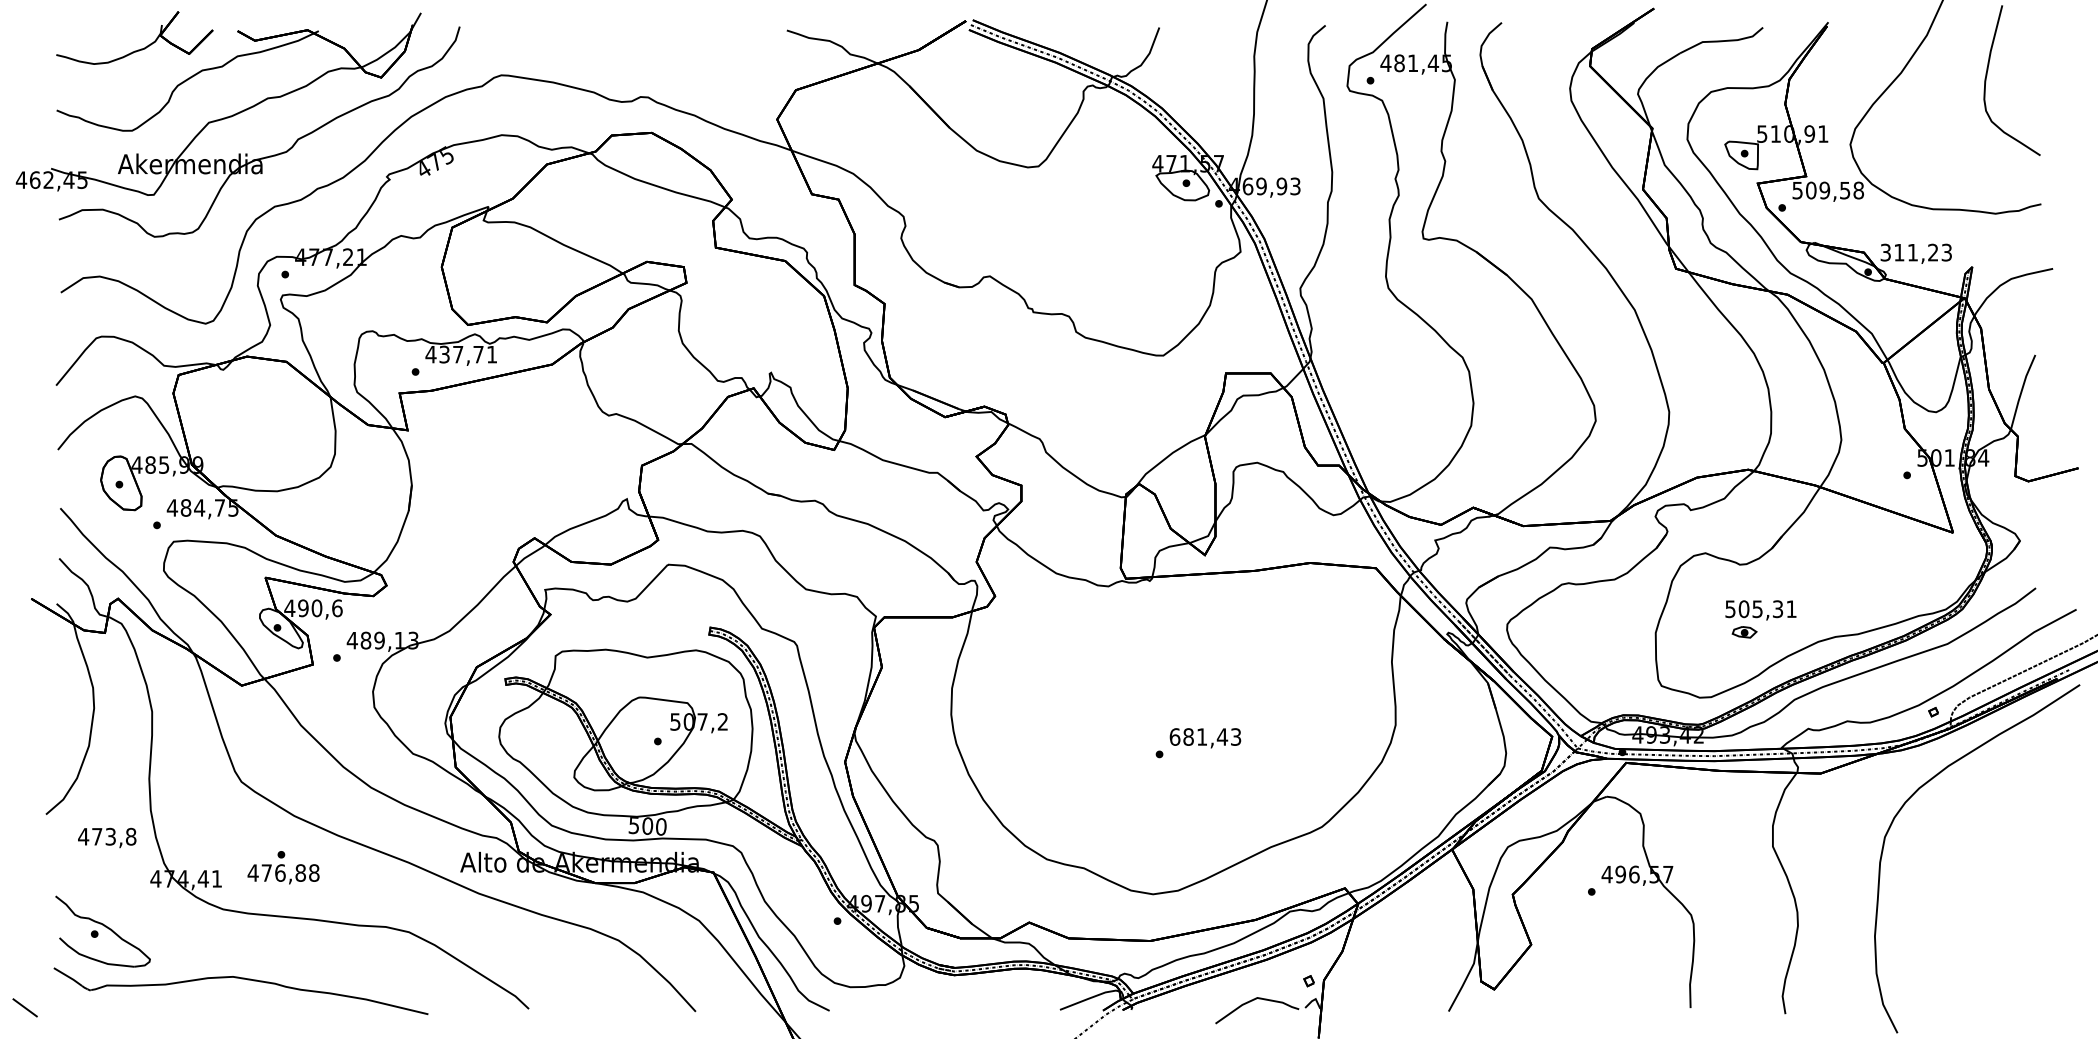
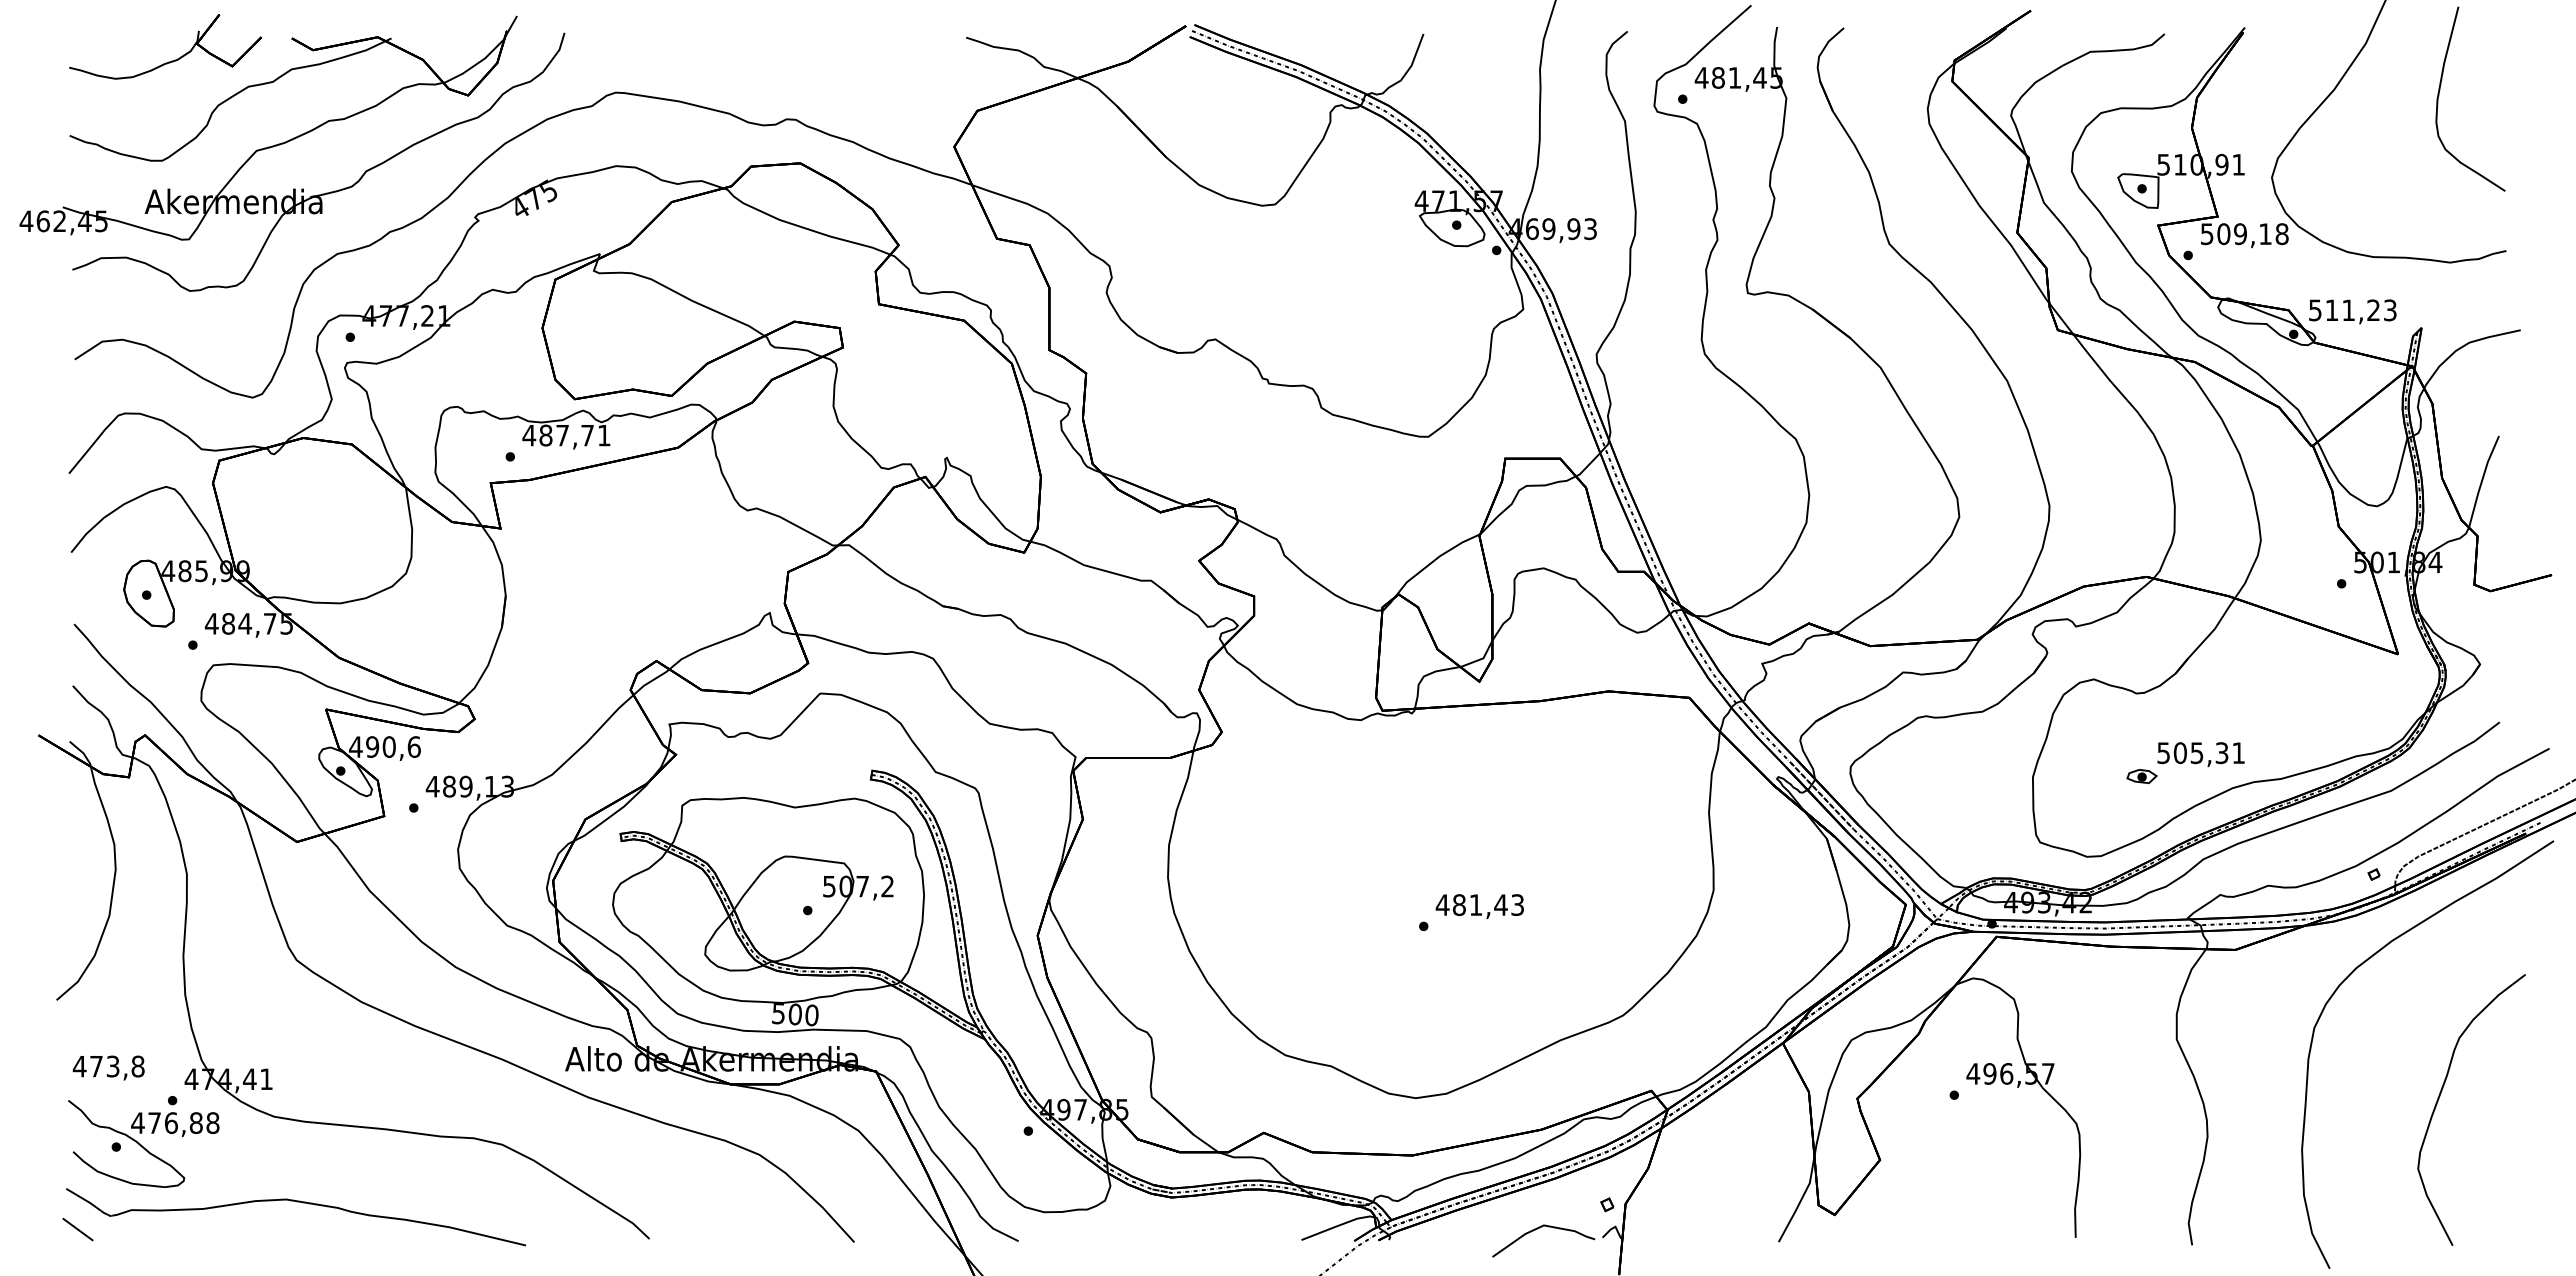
text: (1845, 190) -> (2265, 234), 509,58 -> 509,18
text: (1885, 251) -> (2315, 309), 311,23 -> 511,23
text: (444, 354) -> (545, 435), 437,71 -> 487,71
text: (1760, 610) -> (2200, 754), moved
text: (1174, 737) -> (1442, 905), 681,43 -> 481,43
text: (107, 837) -> (108, 1067), moved
text: (283, 867) -> (175, 1116), moved
curve: (1986, 895) -> (2439, 1099), added
line: (24, 1007) -> (77, 1229), moved

